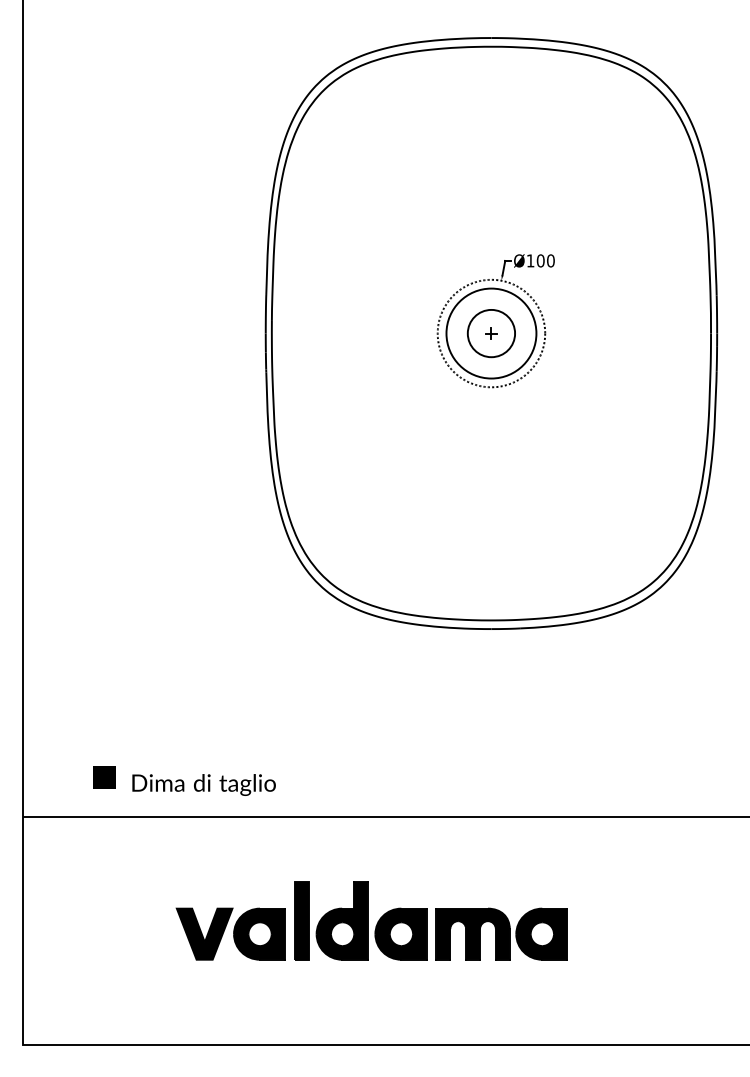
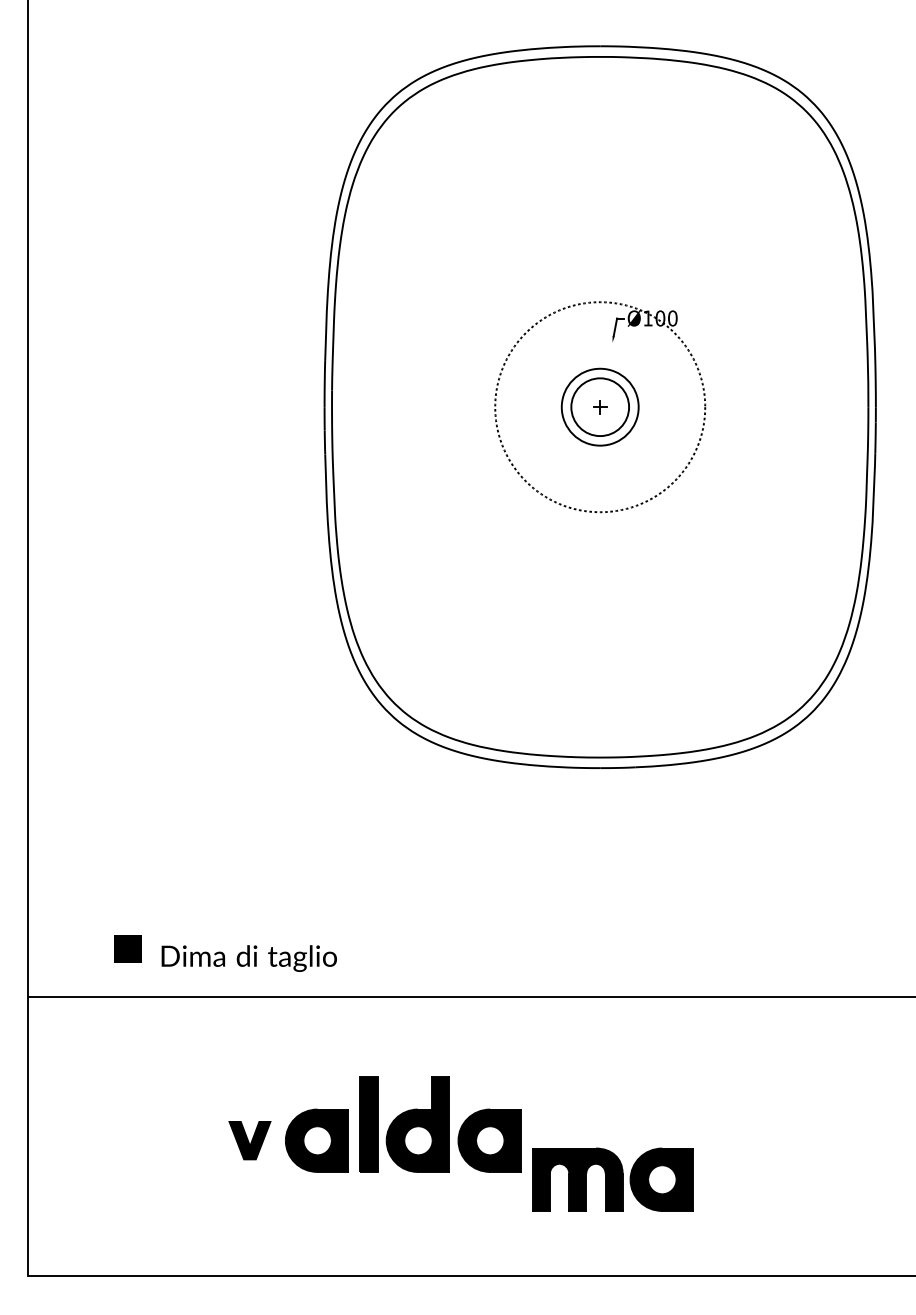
circle: (490, 332) -> (599, 406), size x1.6
circle: (491, 333) -> (600, 407), size x0.7
part: (204, 933) -> (249, 1140), size x0.6
part: (501, 933) -> (612, 1179), moved

